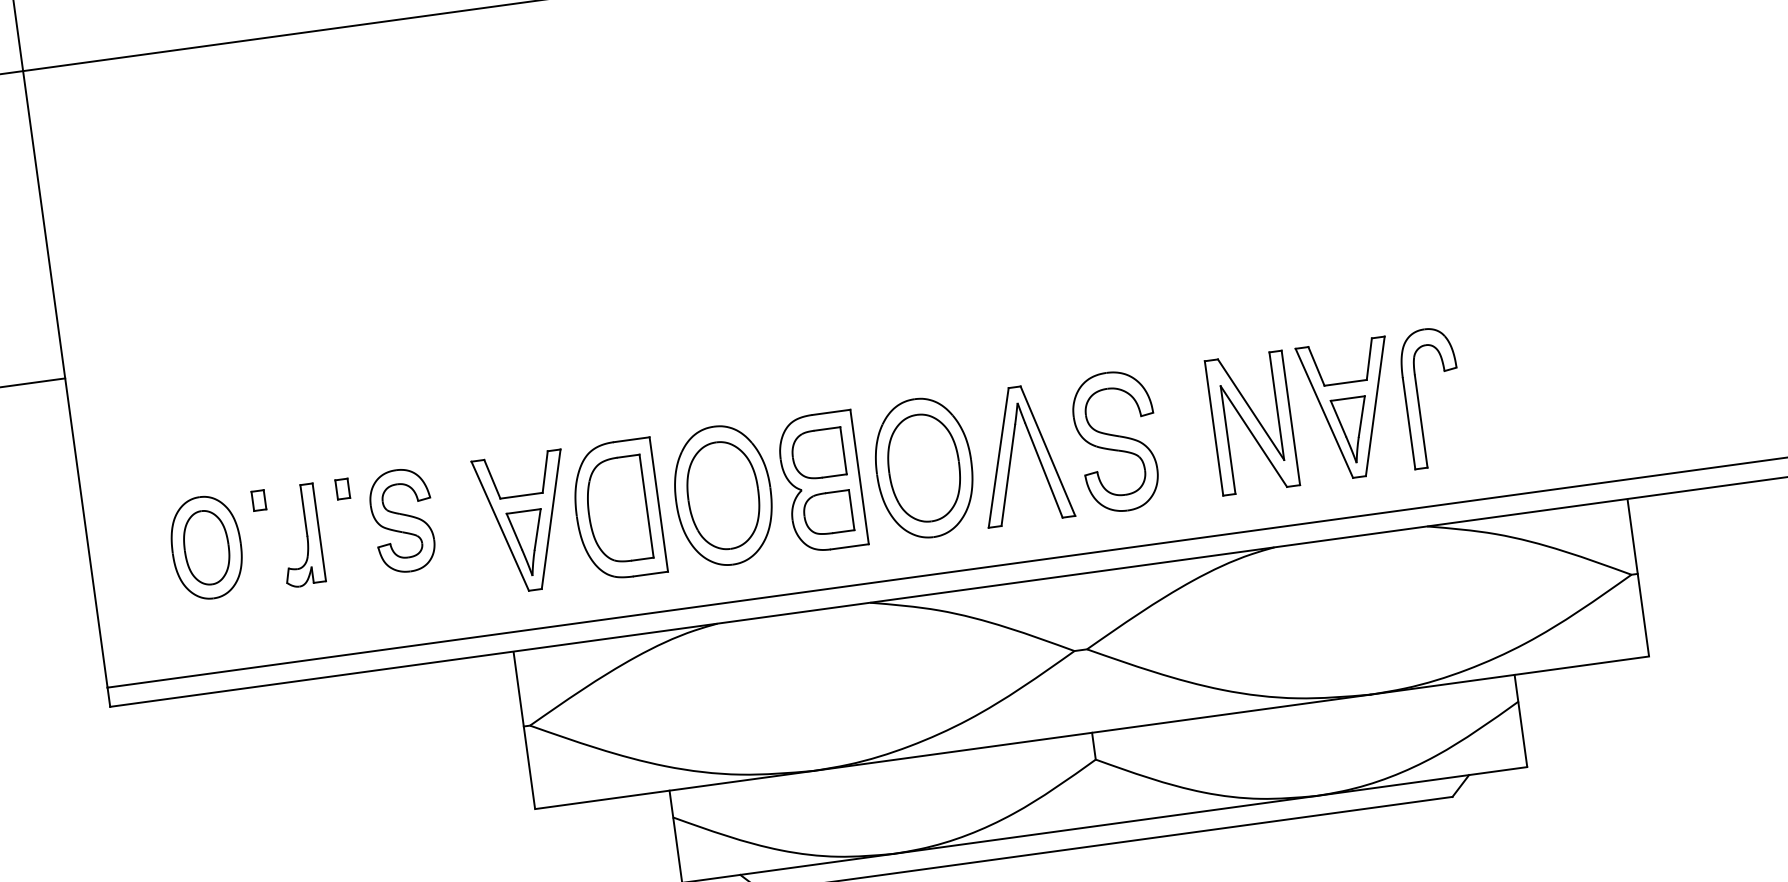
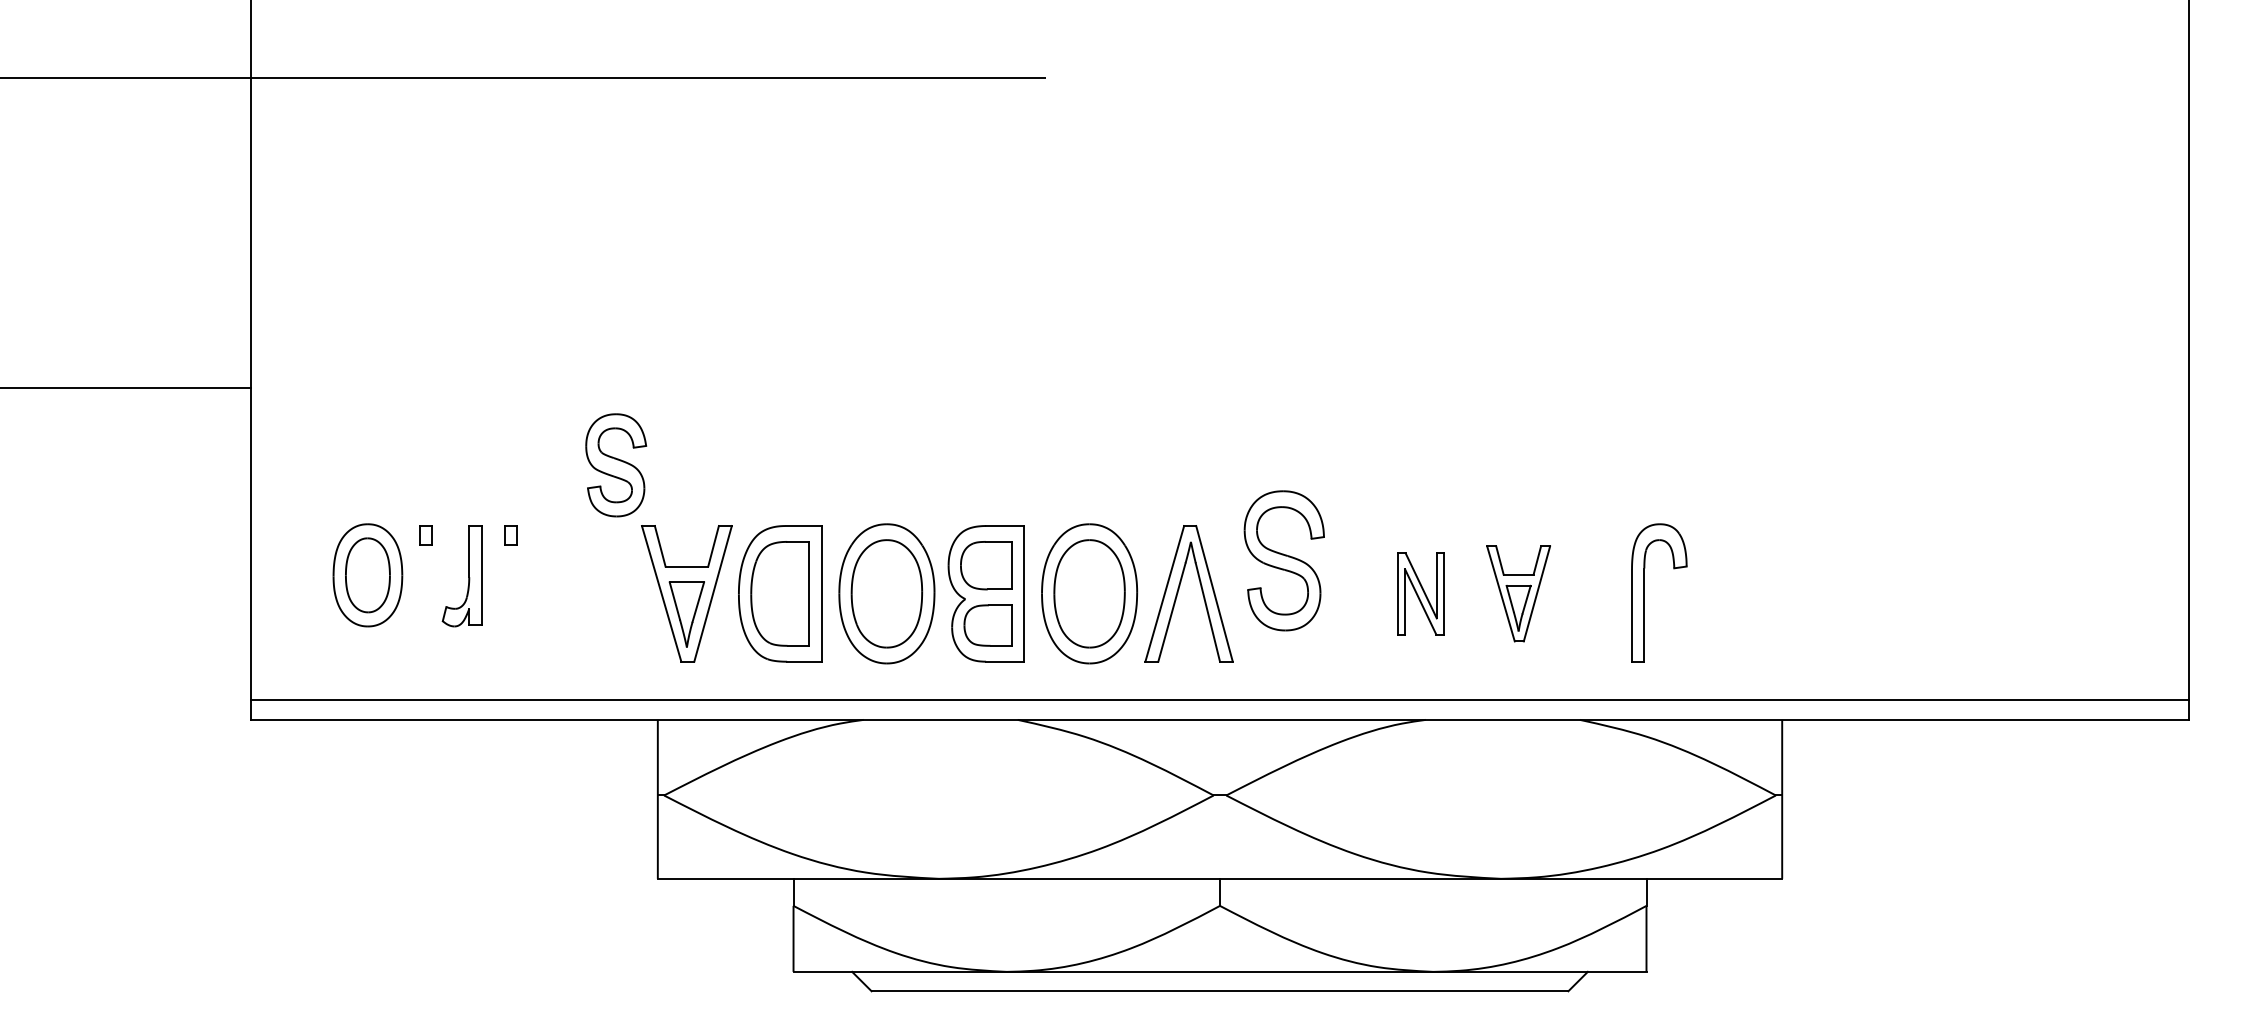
part: (1418, 399) -> (1644, 592), moved
part: (1349, 409) -> (1518, 593), size x0.7
part: (1252, 422) -> (1420, 593), size x0.6
part: (1116, 441) -> (1283, 560), moved
part: (403, 520) -> (616, 465), moved

